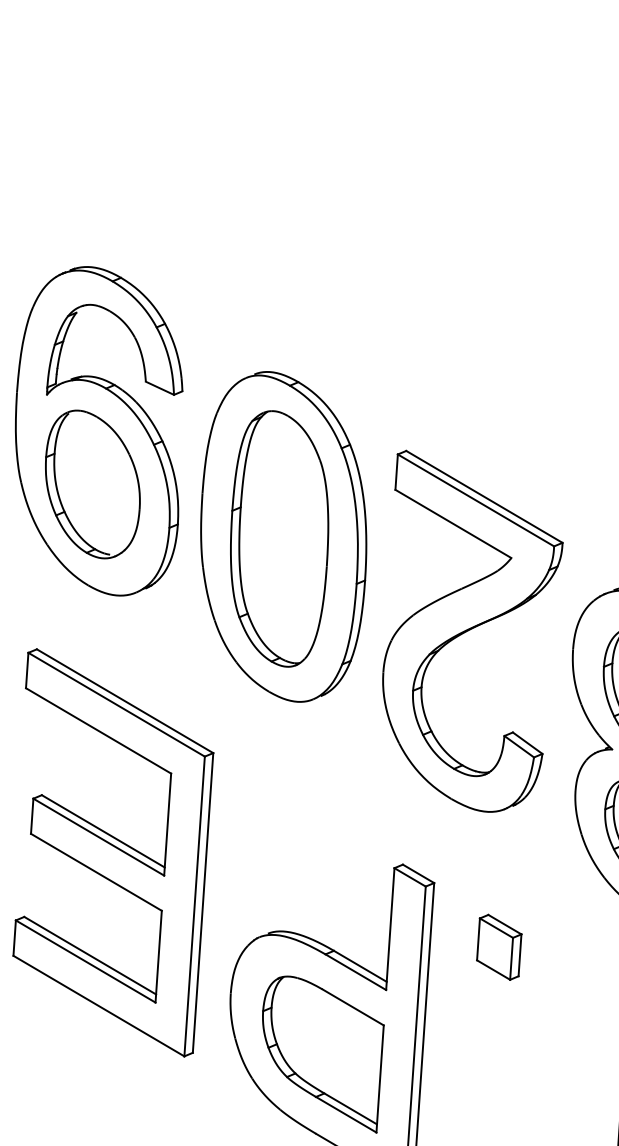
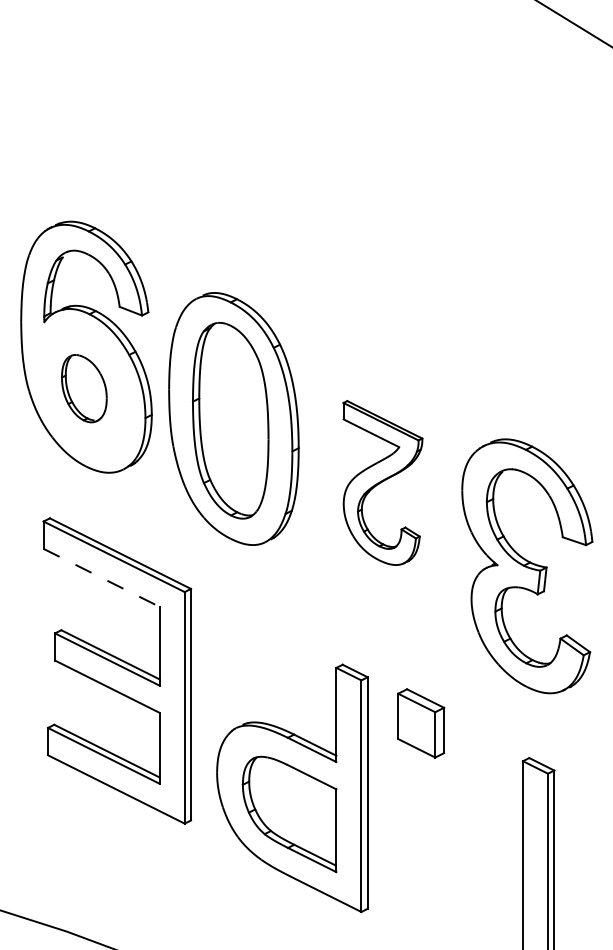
part: (93, 484) -> (84, 388), size x0.6
part: (470, 632) -> (382, 482), size x0.6
line: (98, 730) -> (101, 577), solid -> dashed
part: (498, 946) -> (420, 722), size x1.4

